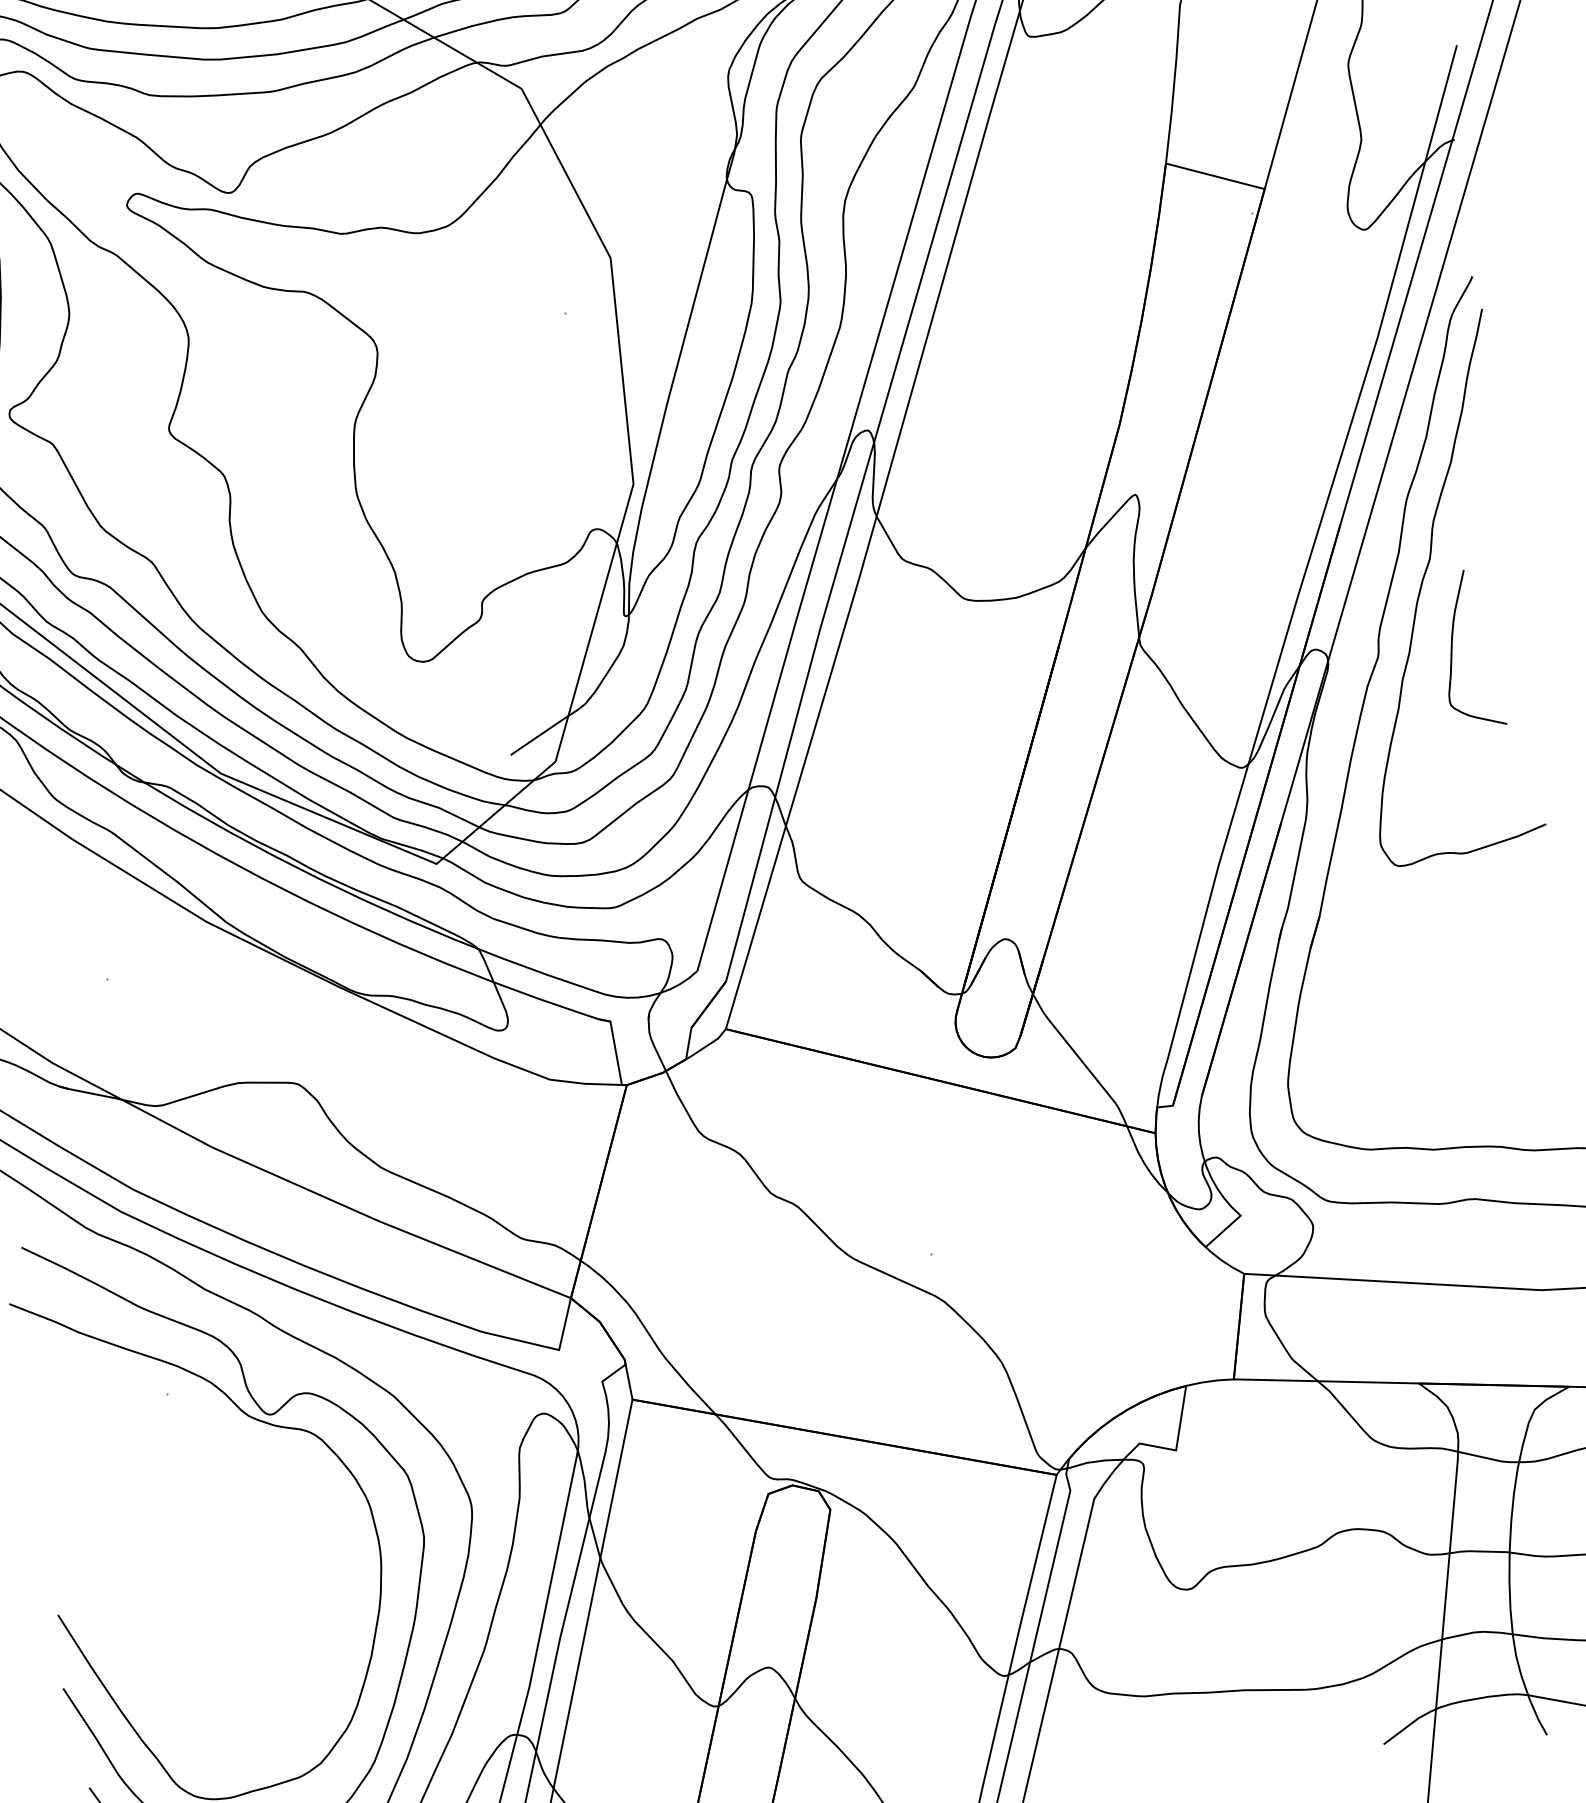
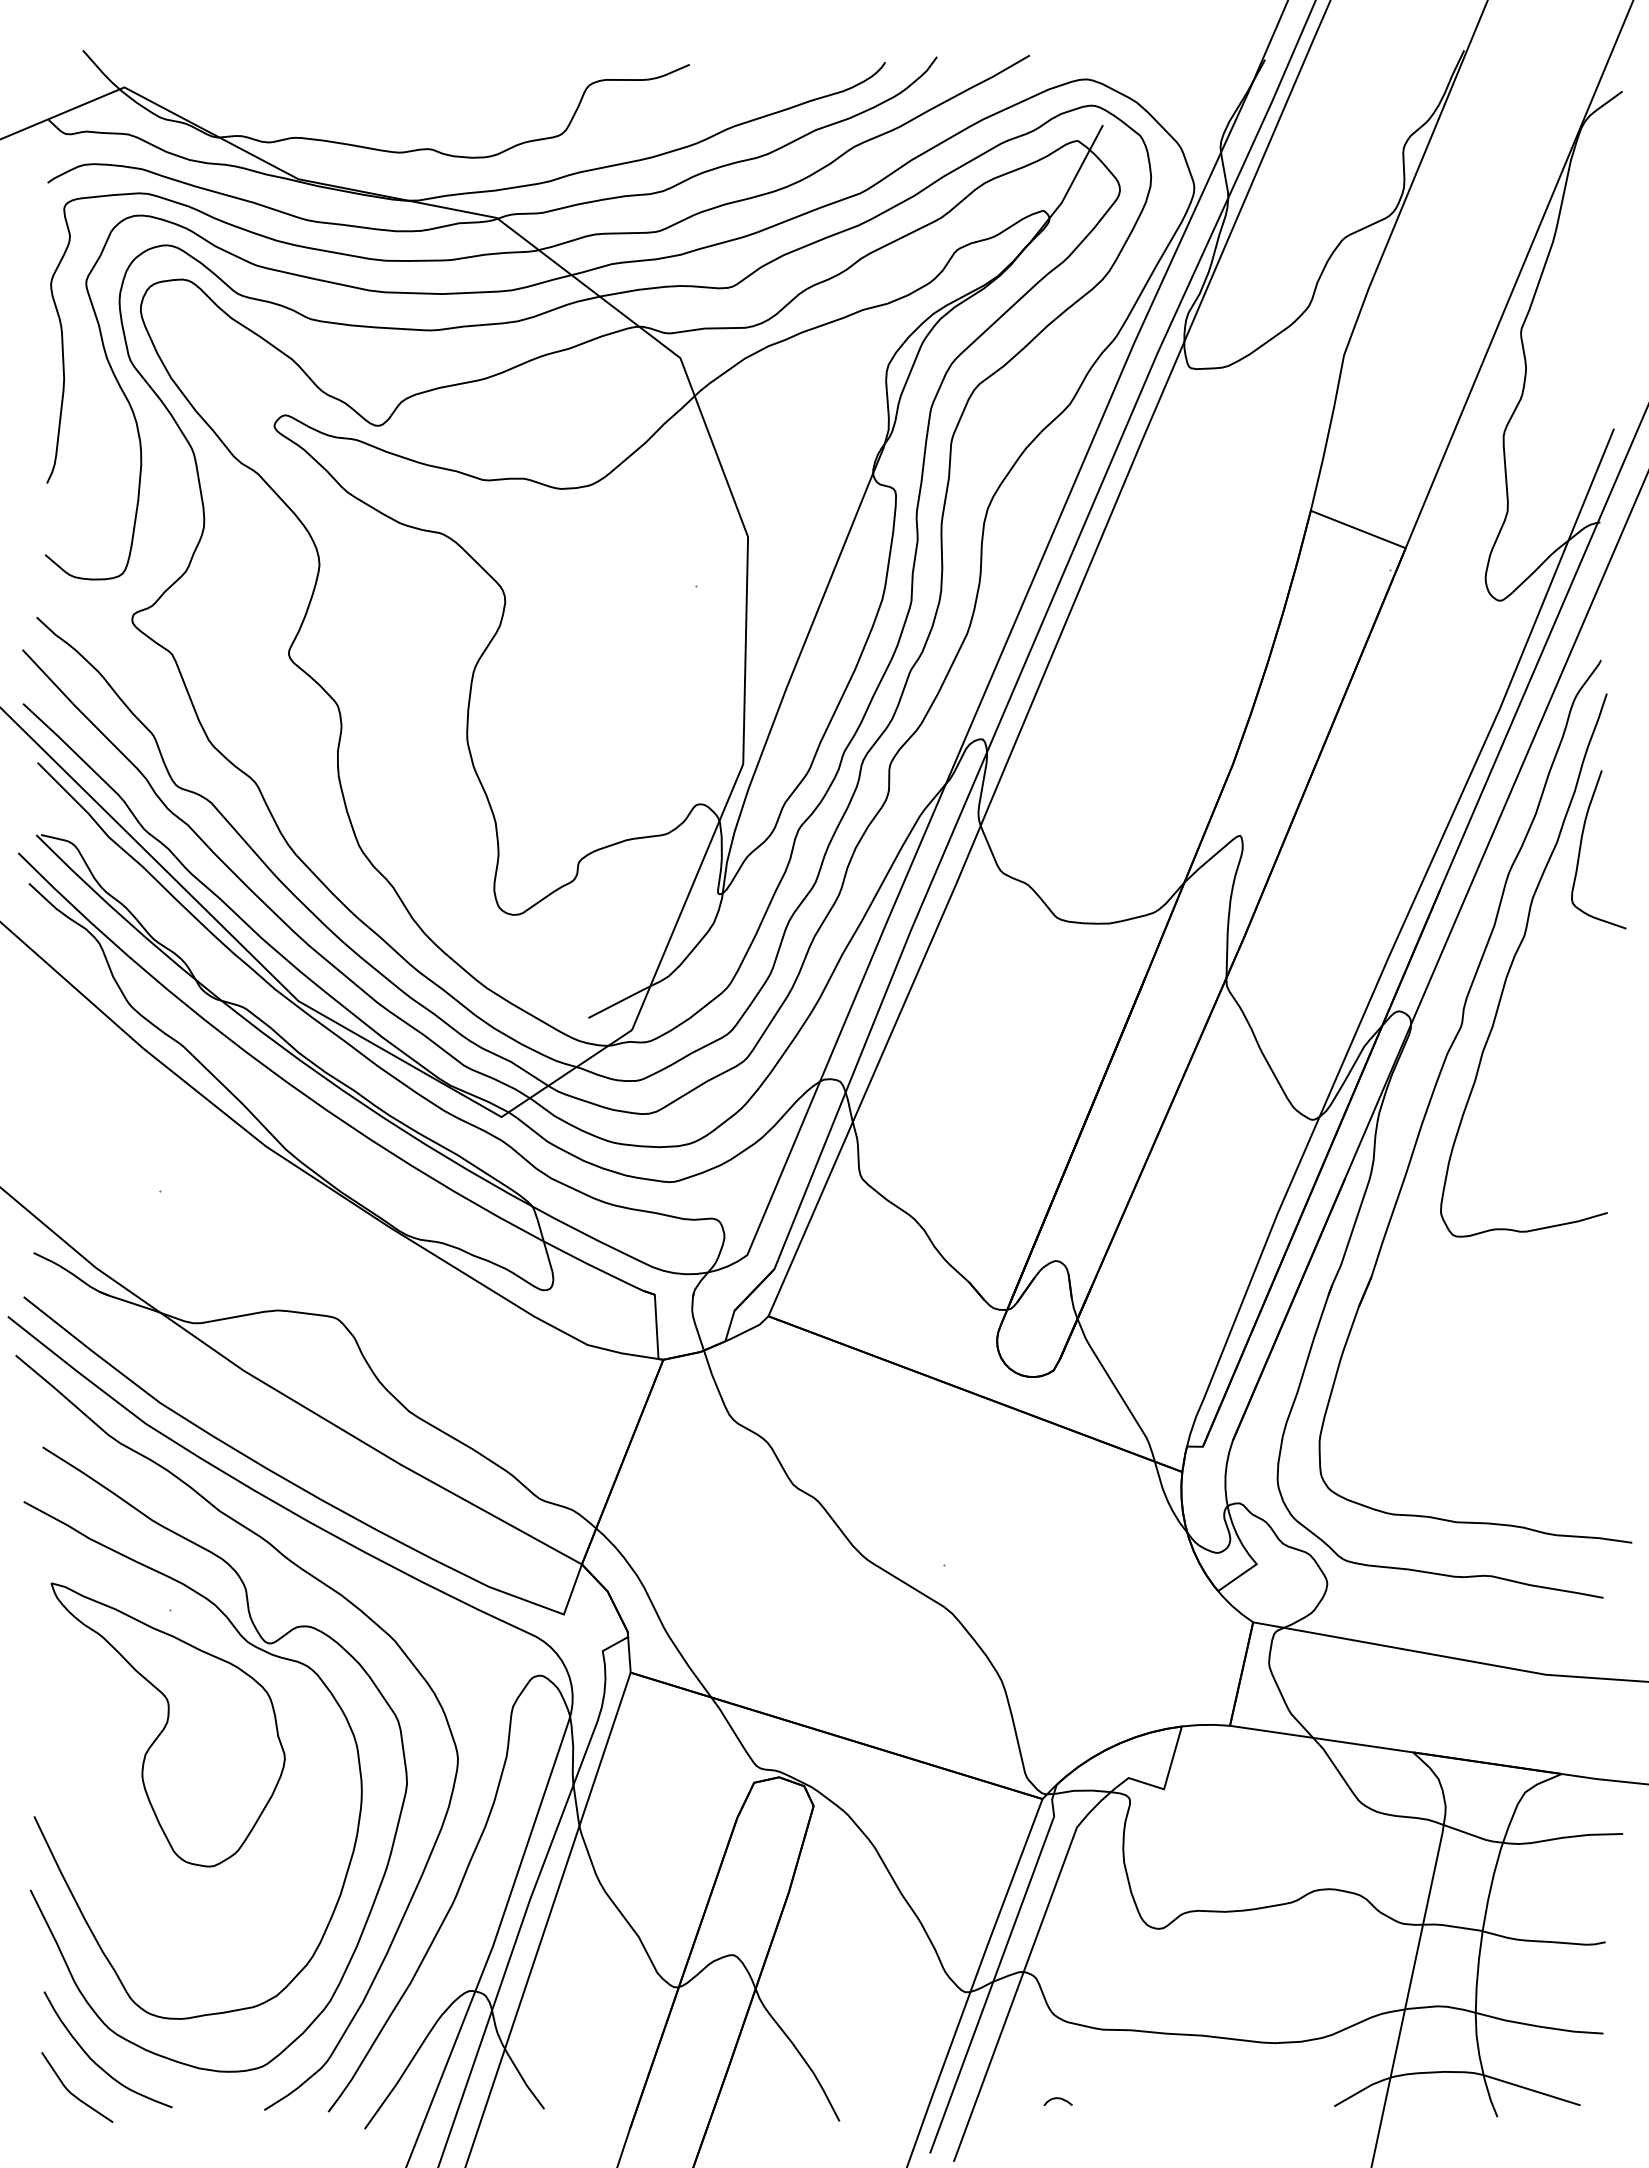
curve: (1452, 648) -> (1581, 847), moved
part: (179, 1507) -> (167, 1724), added
curve: (1108, 1771) -> (1057, 2099), added

